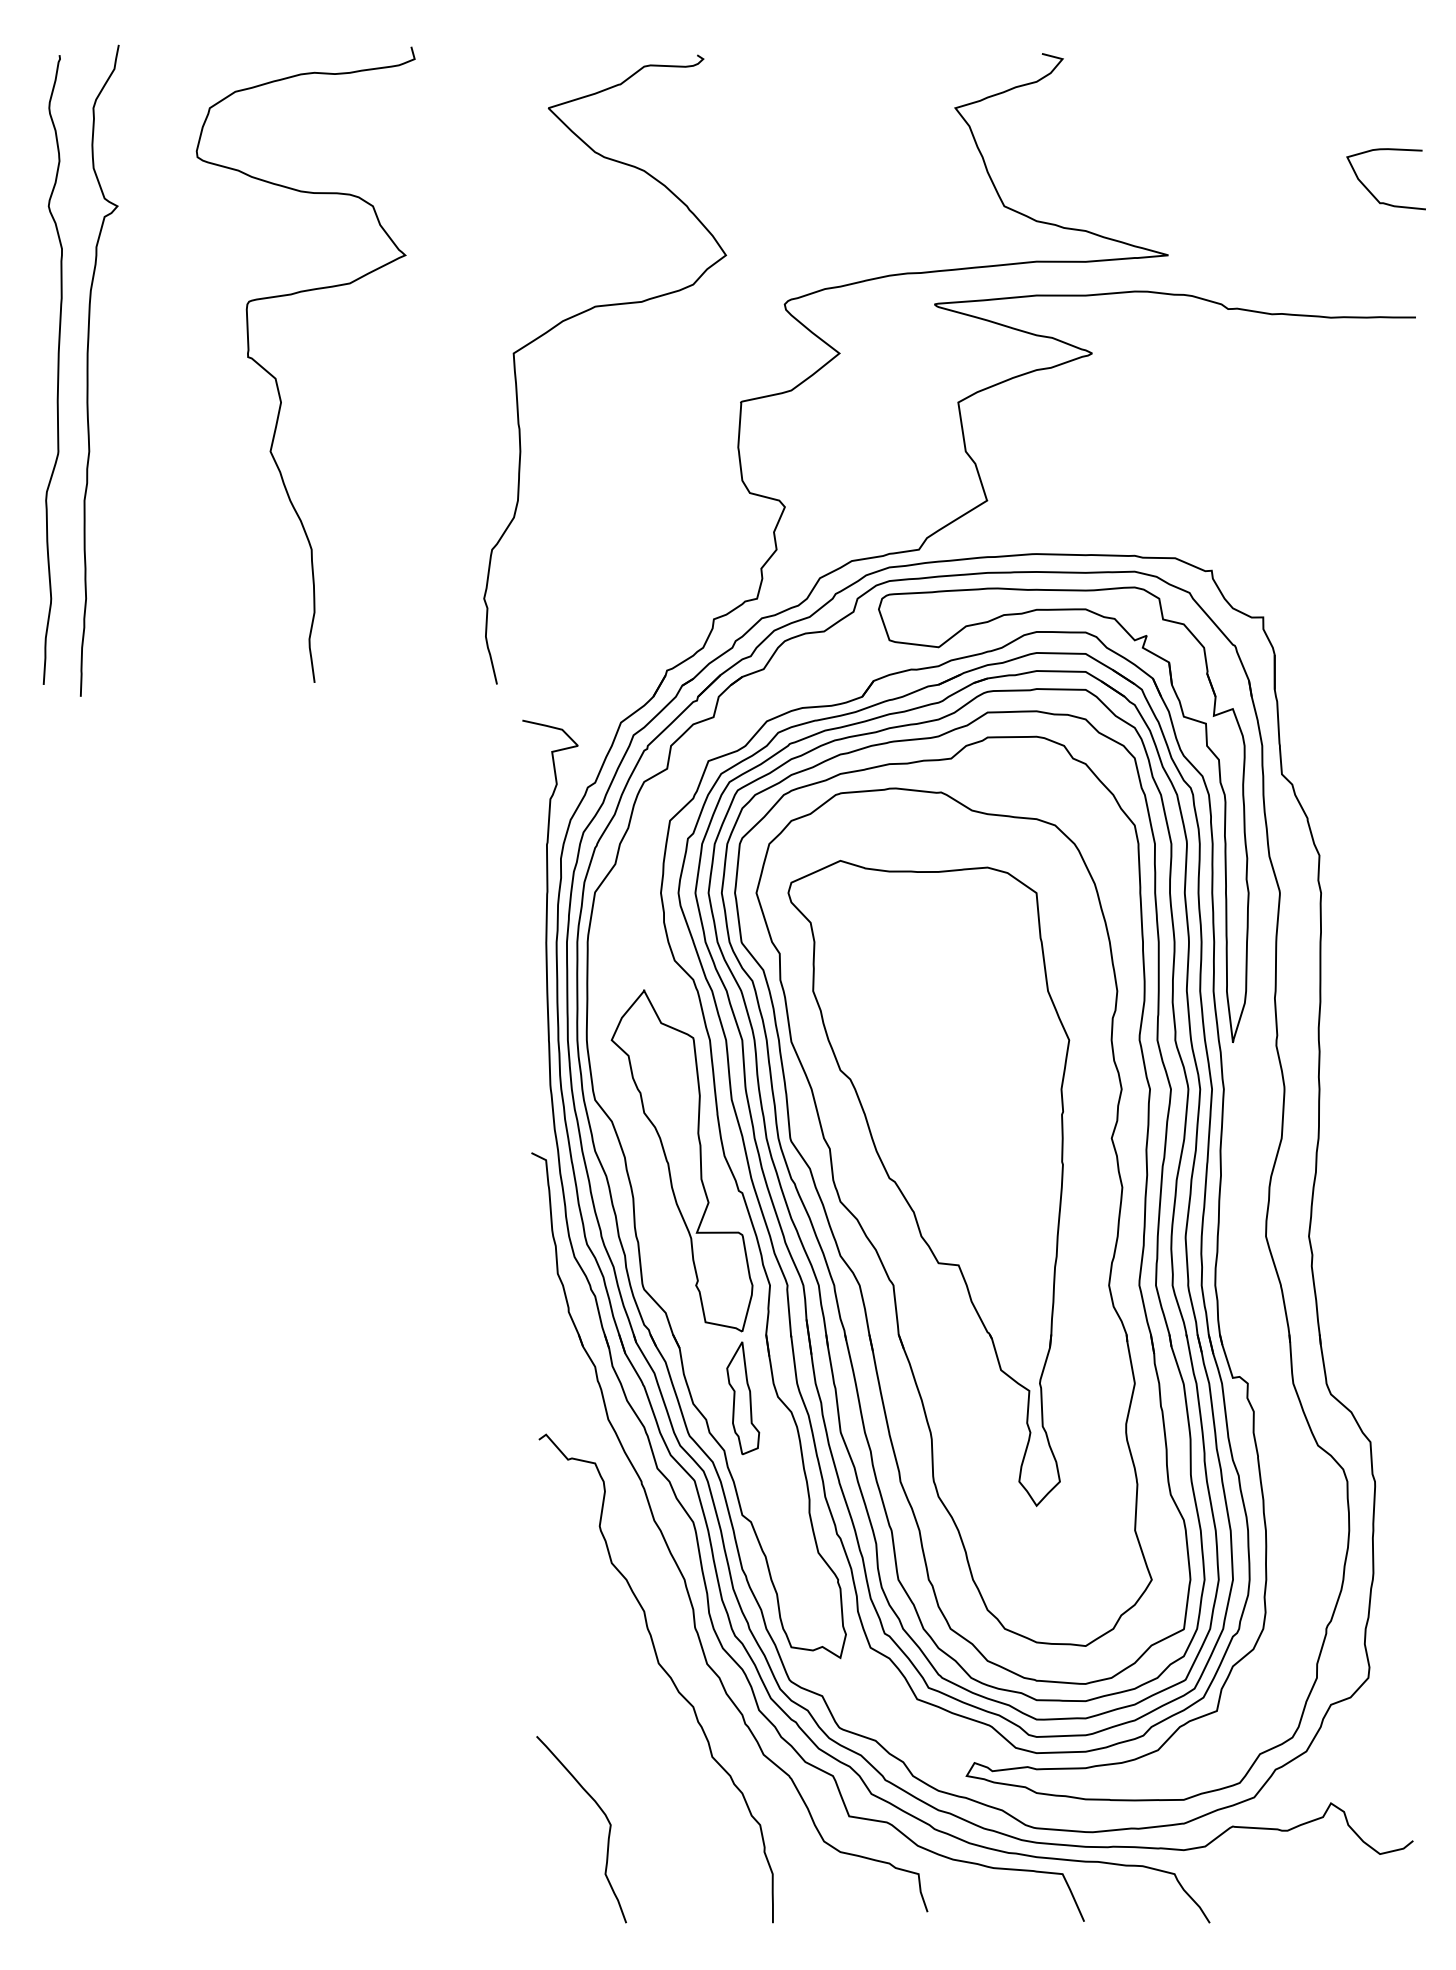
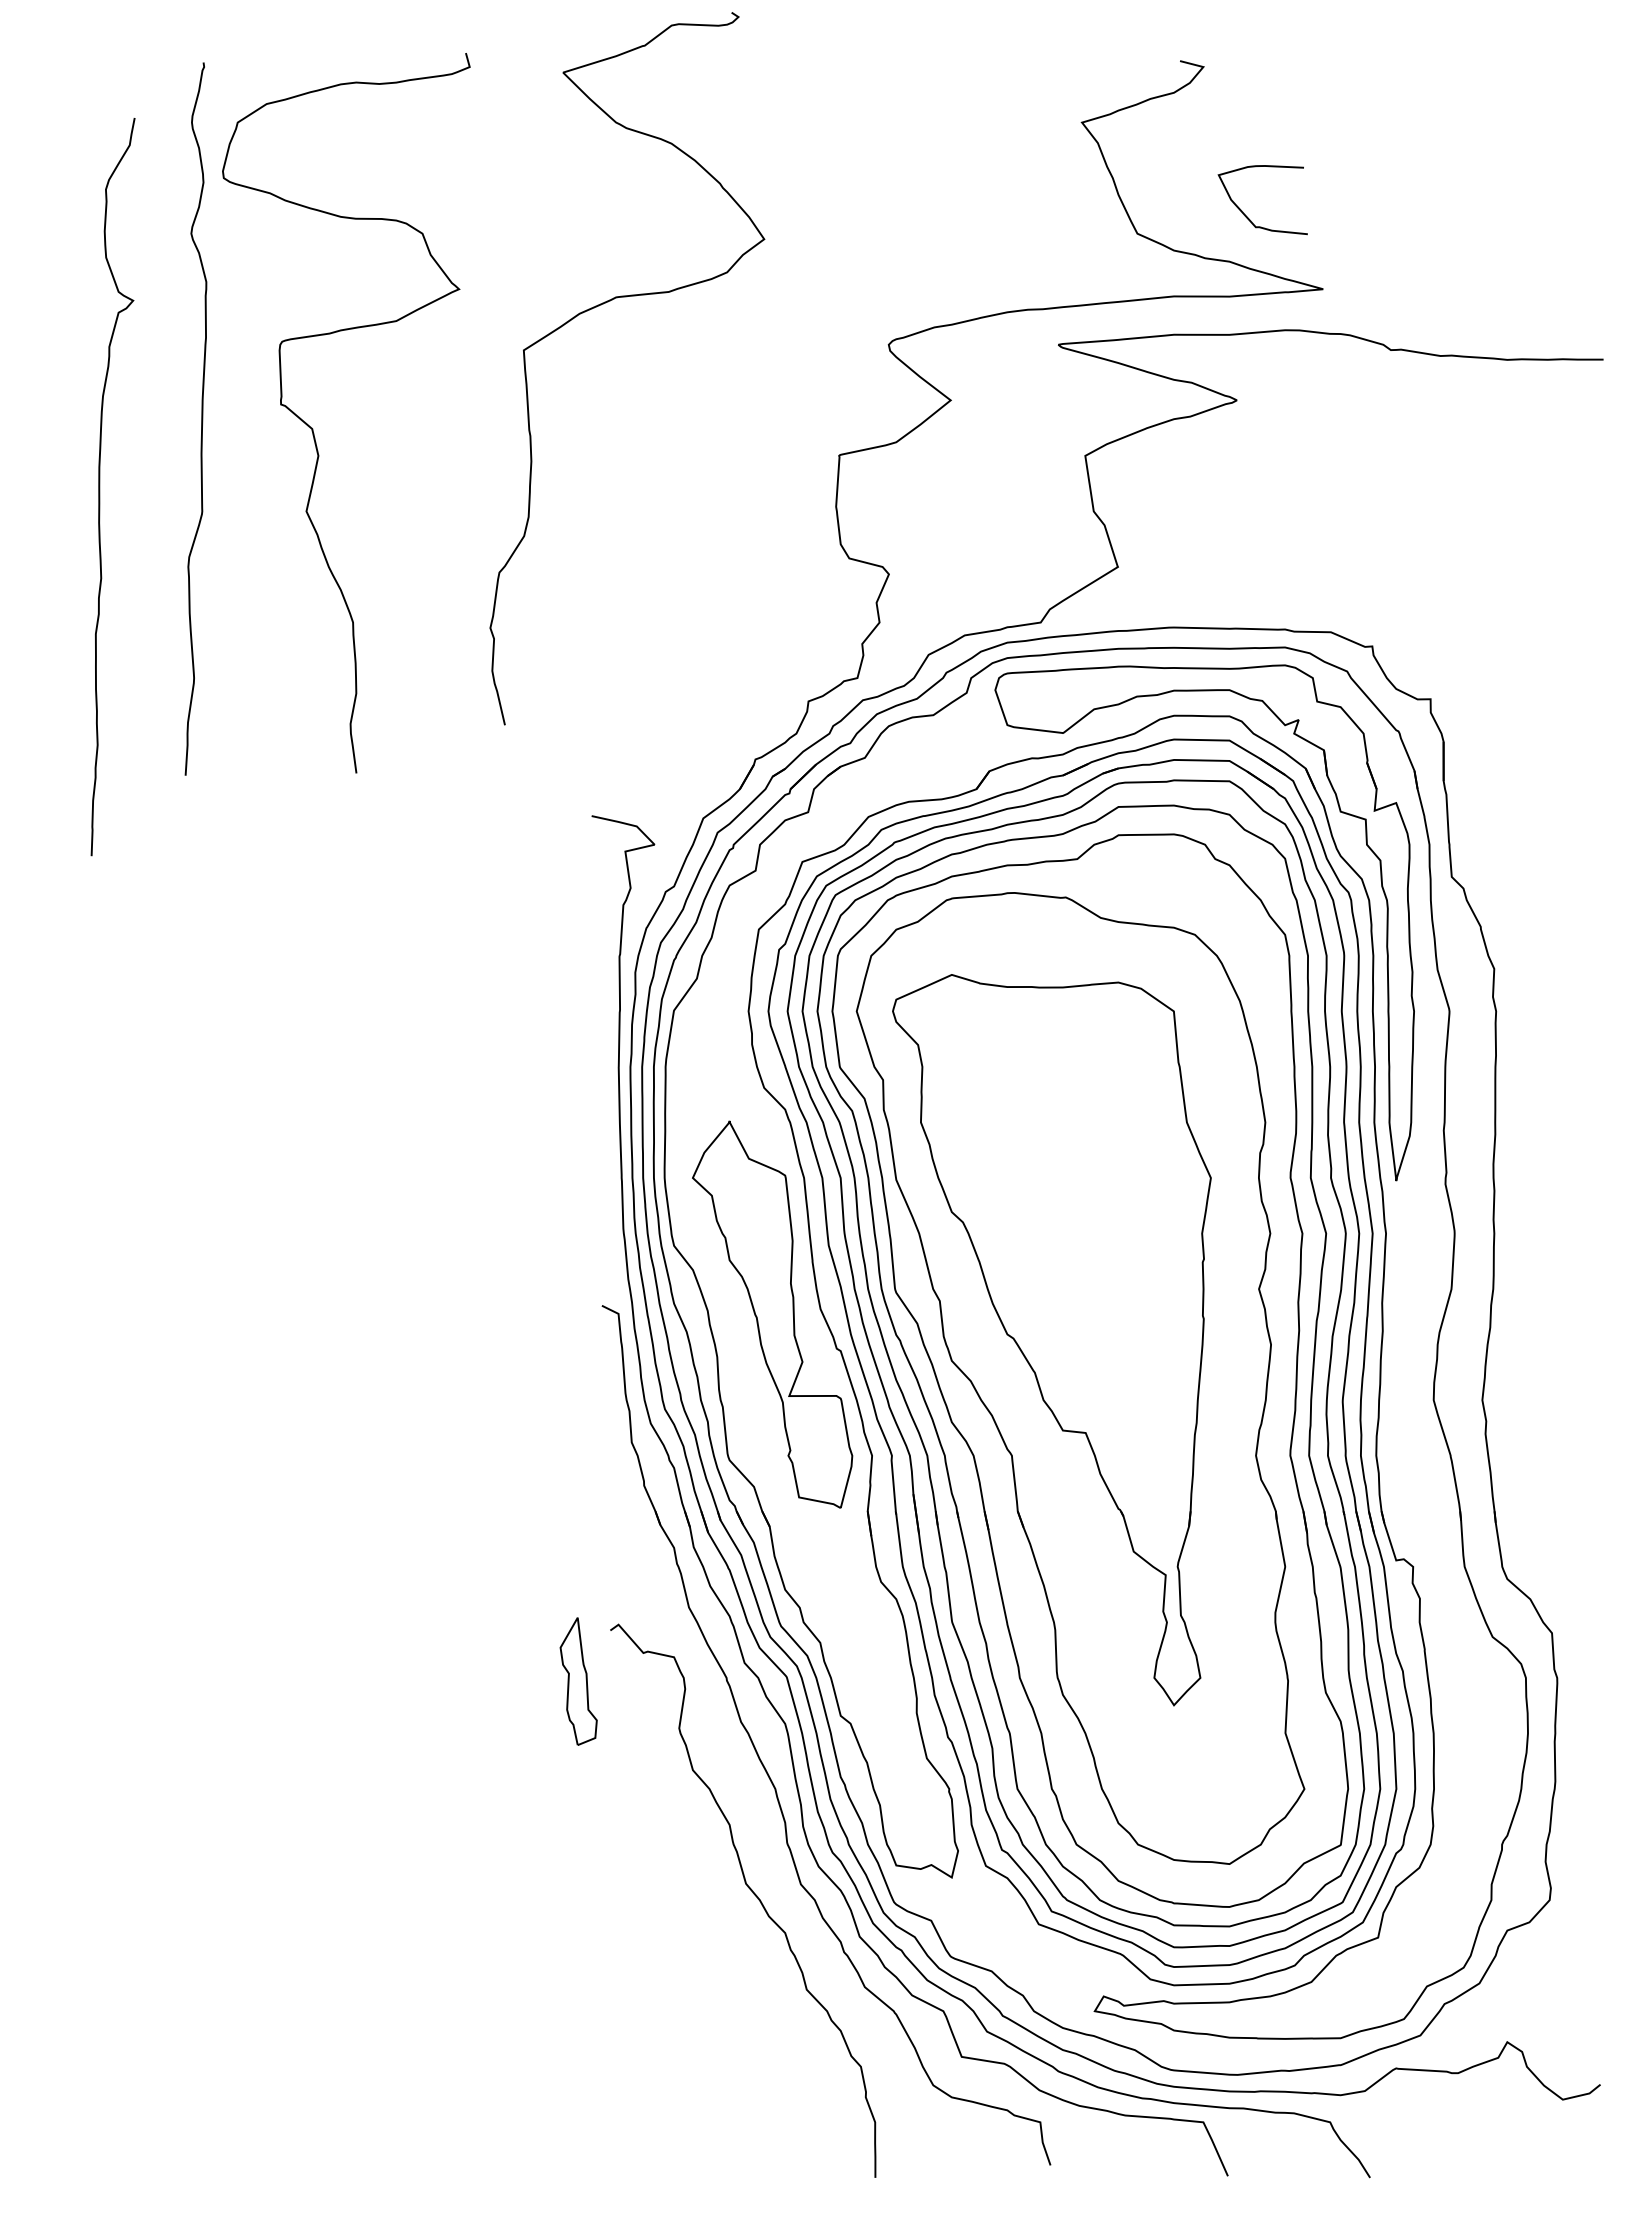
curve: (1371, 192) -> (1246, 215), moved
curve: (580, 314) -> (599, 306), moved
curve: (57, 369) -> (201, 418), moved
curve: (88, 371) -> (100, 487), moved
part: (743, 1398) -> (578, 1681), moved
curve: (605, 1816) -> (685, 2057), removed

